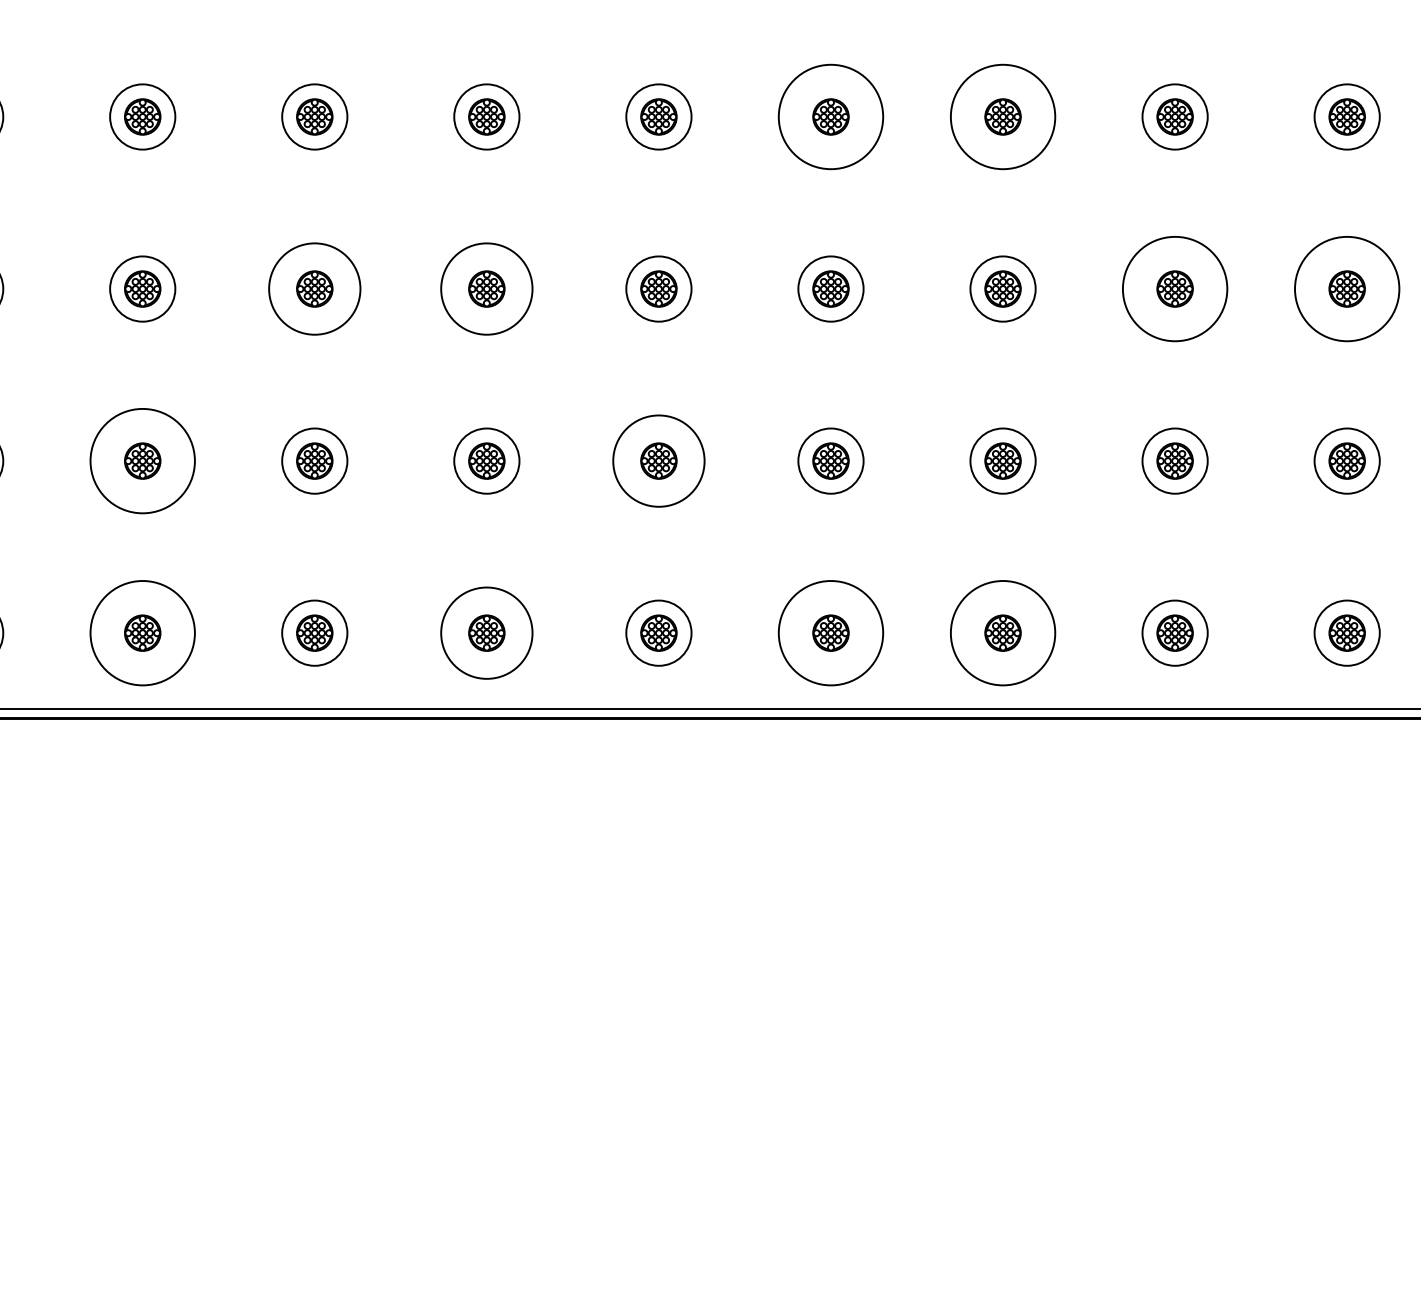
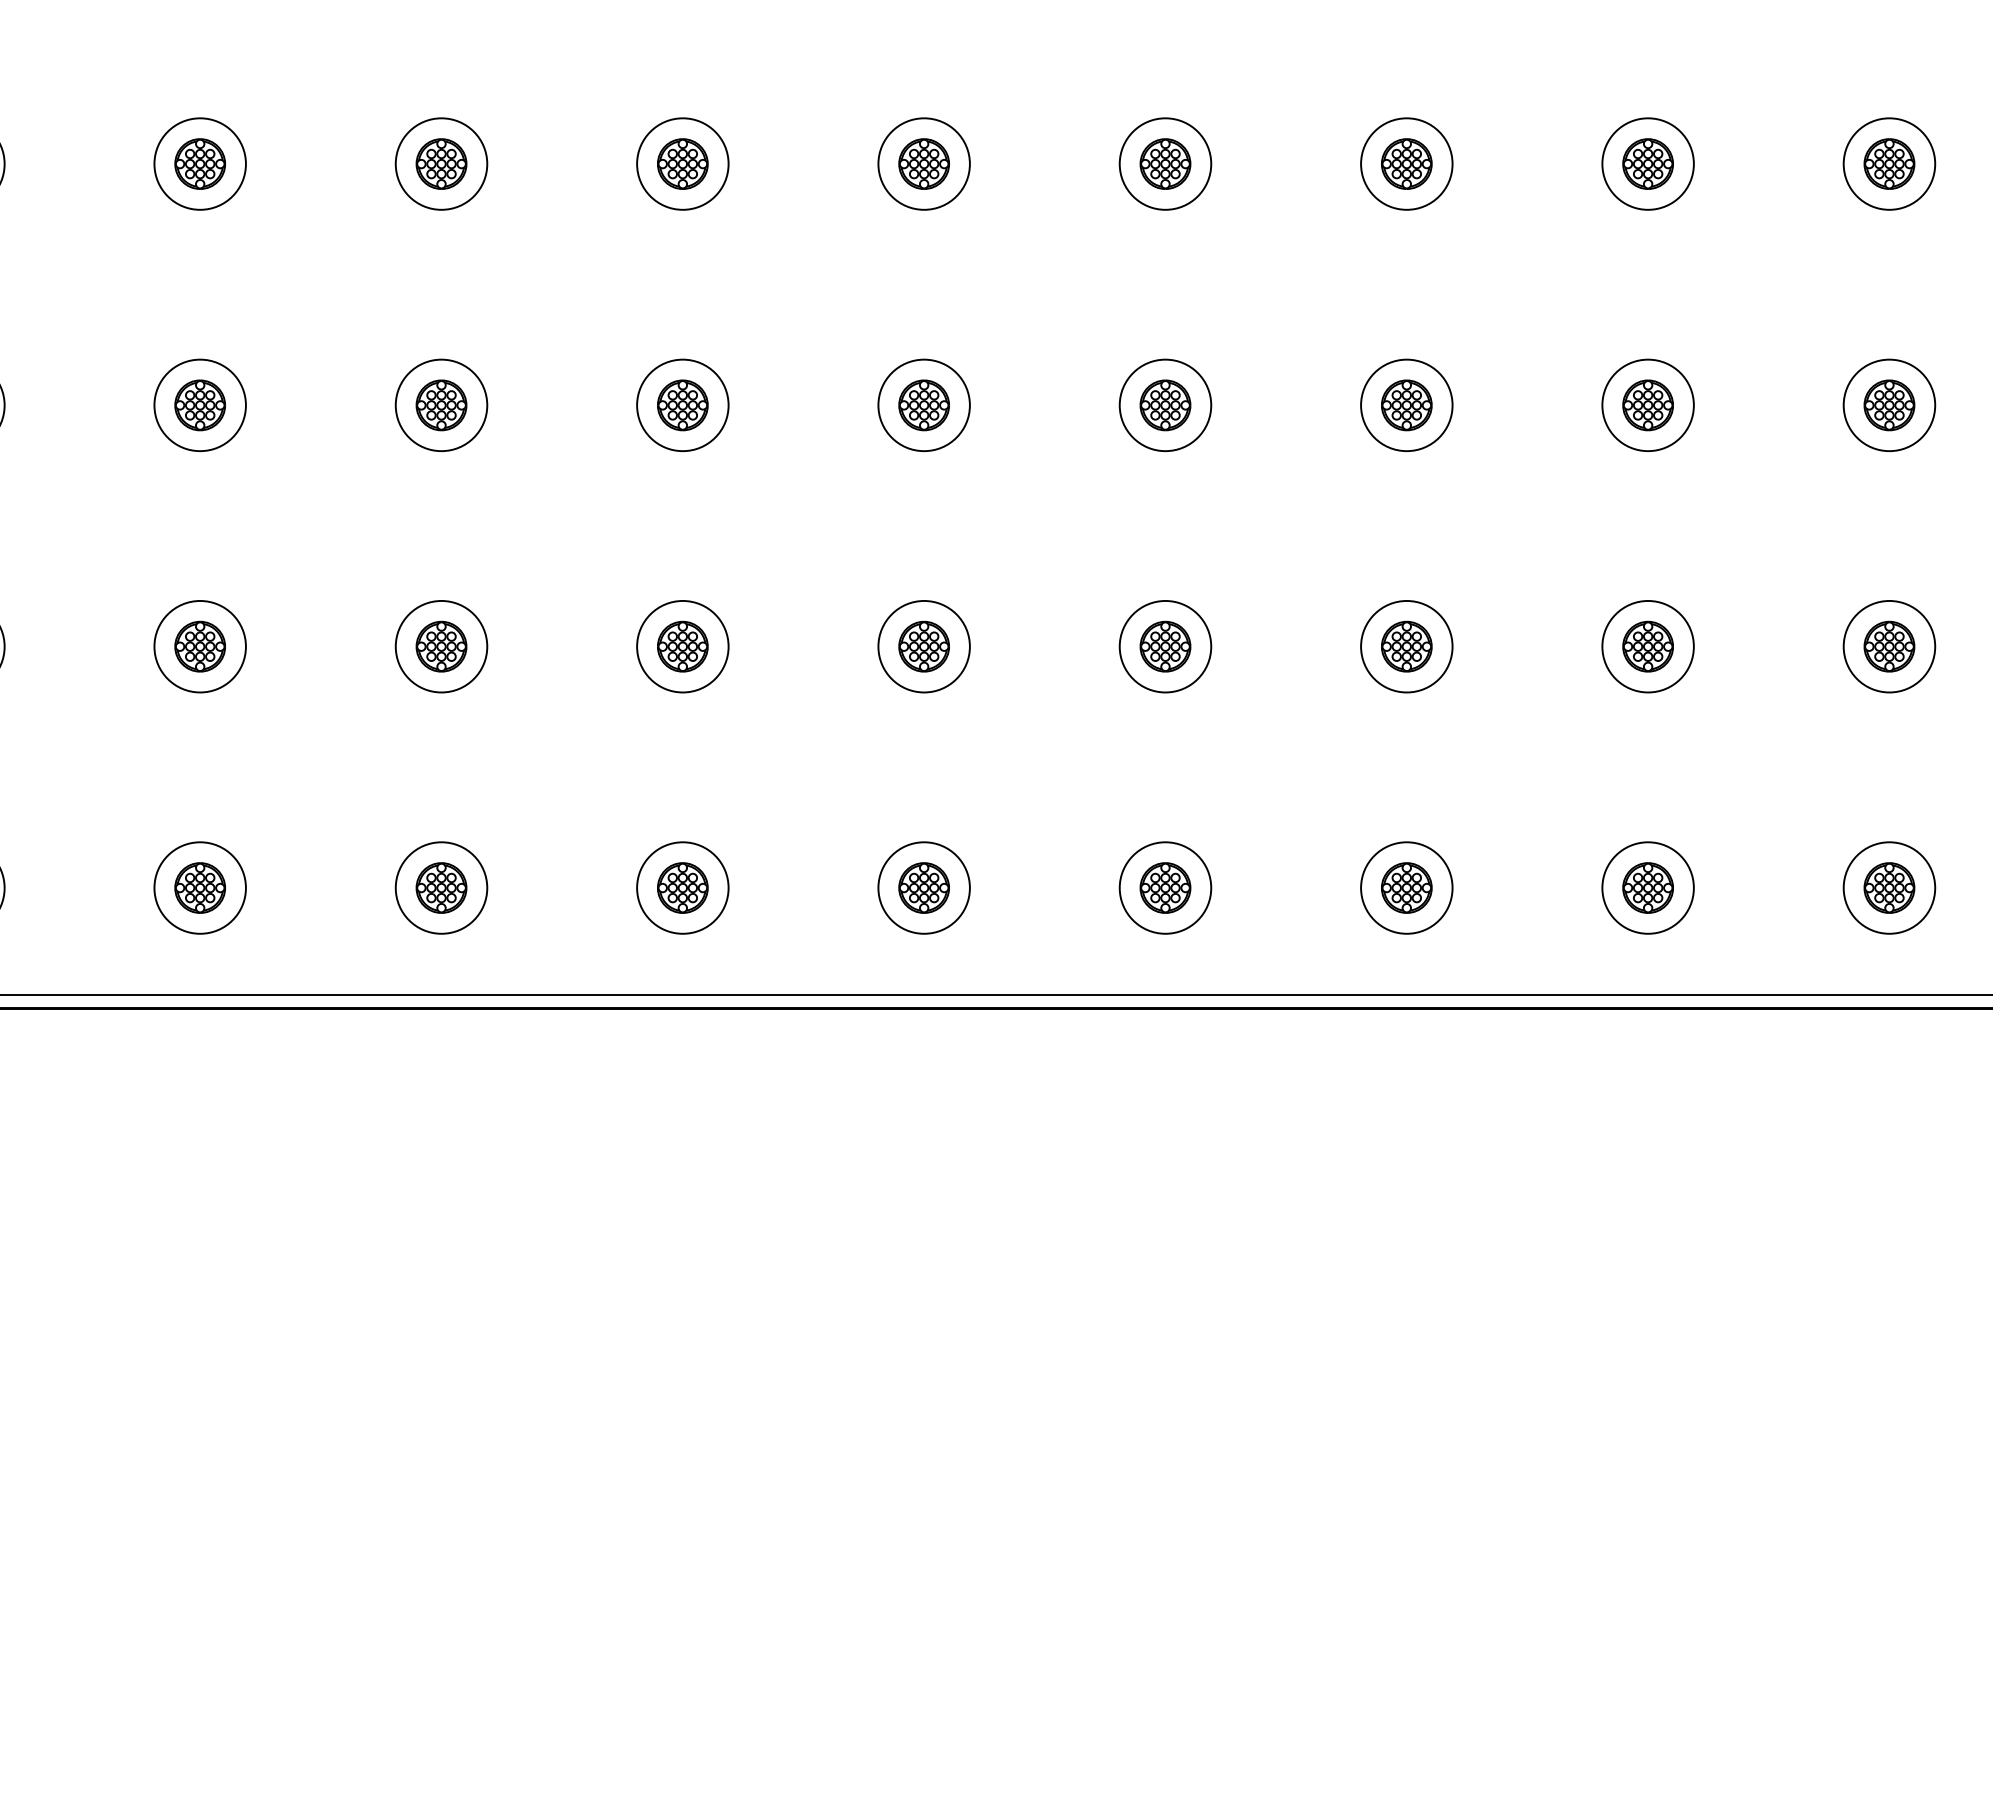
circle: (830, 116) -> (1164, 163), size x0.62
circle: (1002, 116) -> (1406, 163), size x0.62
circle: (314, 288) -> (441, 404), size x0.71
circle: (486, 288) -> (682, 404), size x0.71
circle: (1174, 288) -> (1647, 404), size x0.62
circle: (1346, 288) -> (1888, 404), size x0.62
circle: (142, 460) -> (199, 645), size x0.62
circle: (658, 460) -> (923, 645), size x0.71
circle: (142, 632) -> (199, 887), size x0.62
circle: (486, 632) -> (682, 887), size x0.71
circle: (830, 632) -> (1164, 887), size x0.62
circle: (1002, 632) -> (1406, 887), size x0.62

